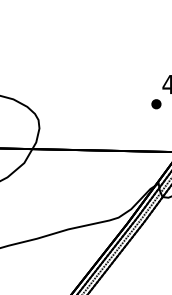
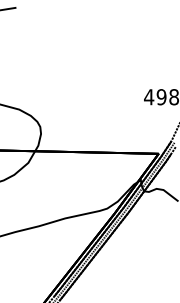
part: (155, 104) -> (138, 113), removed

